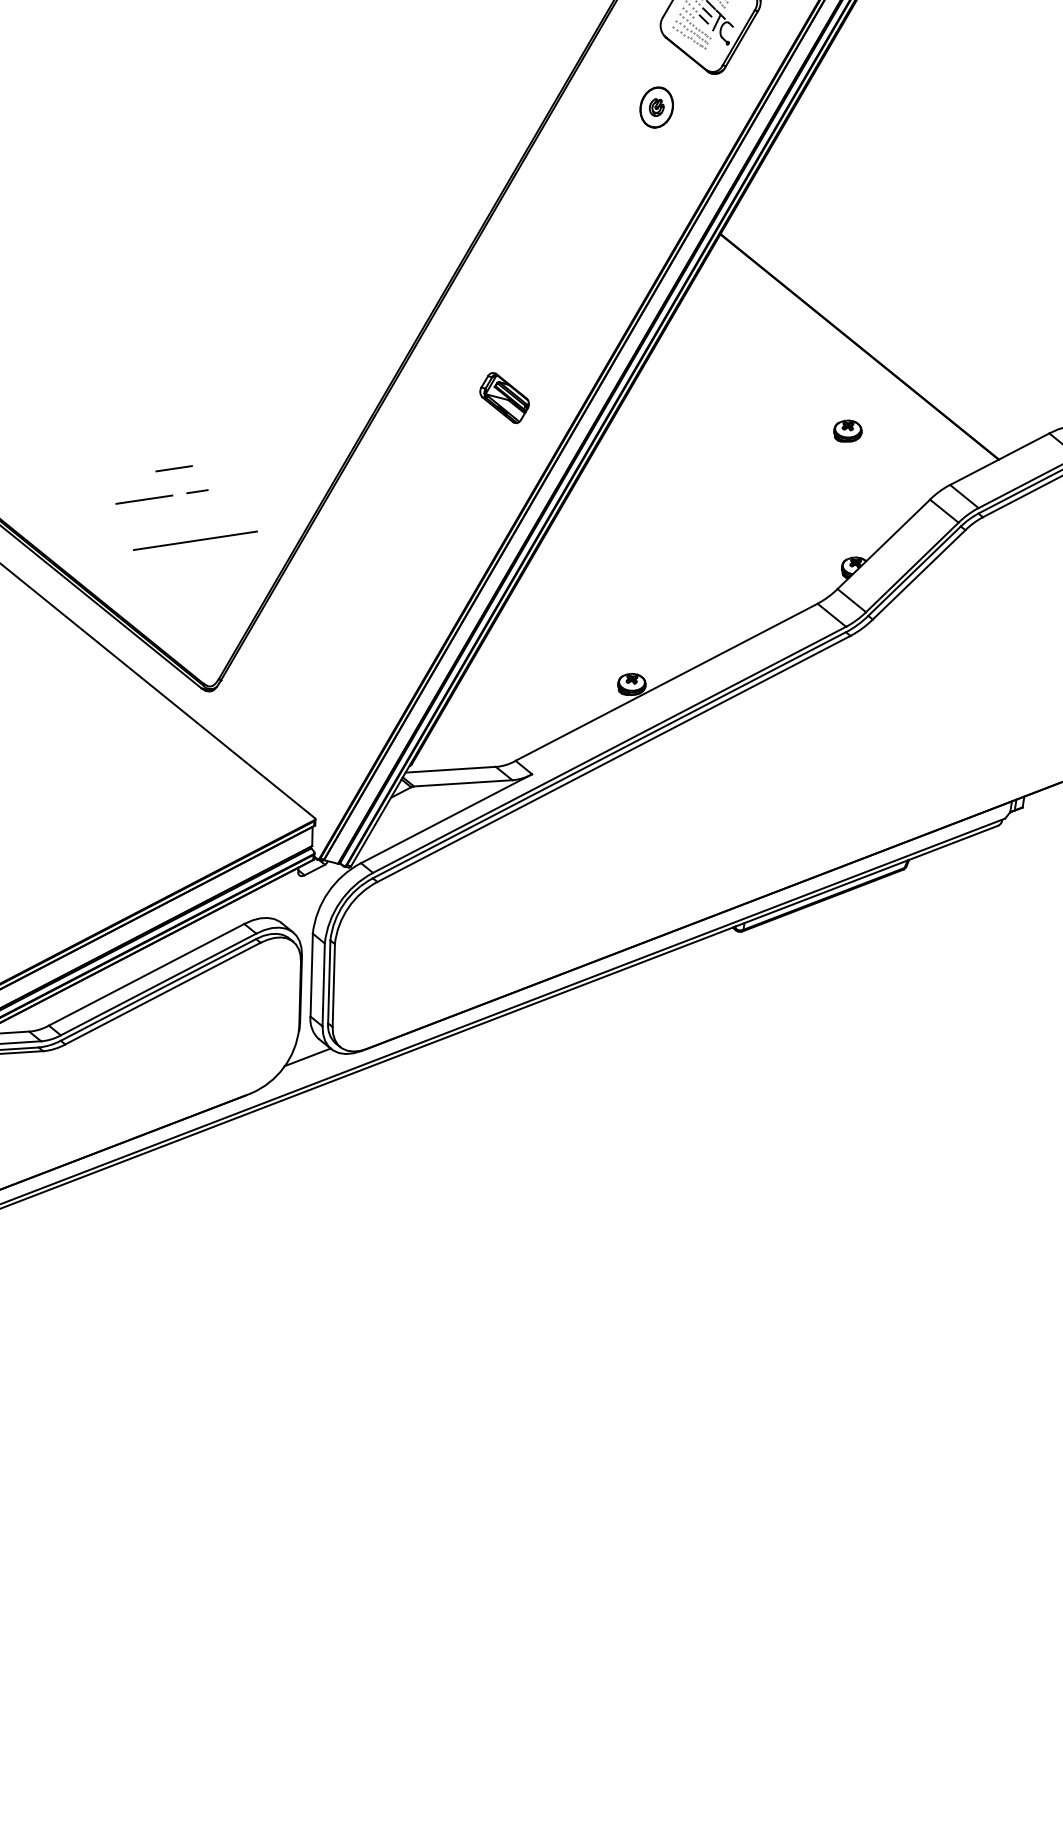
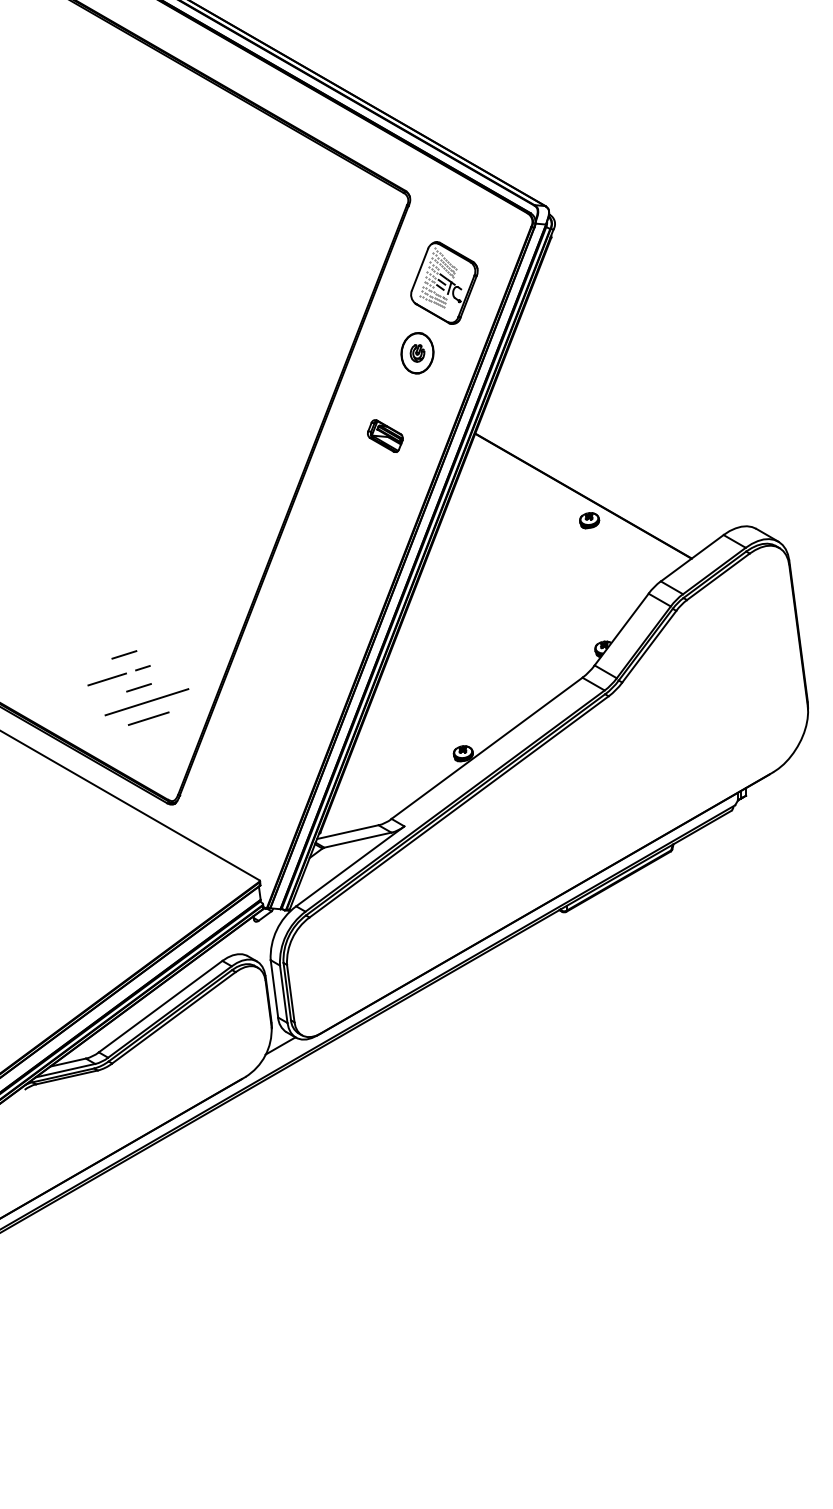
part: (656, 107) -> (417, 353), size x1.43
part: (504, 397) -> (385, 435), moved
part: (847, 431) -> (589, 520), moved
line: (186, 518) -> (138, 687), added
line: (194, 564) -> (148, 718), added

